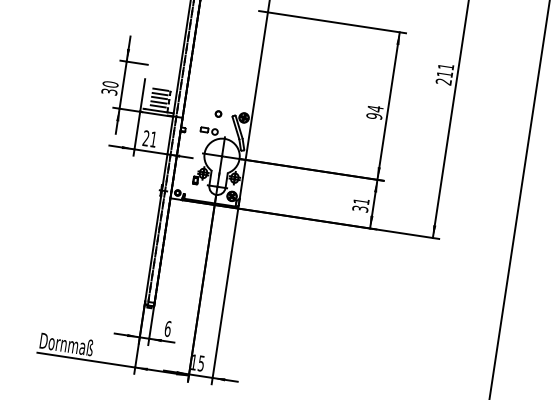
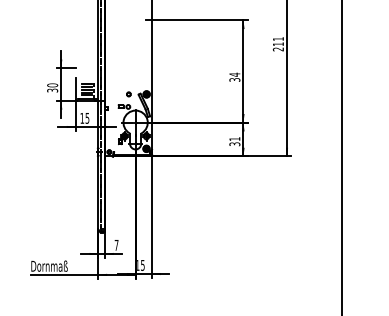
text: (373, 115) -> (234, 79), 94 -> 34
text: (149, 137) -> (84, 117), 21 -> 15
text: (167, 327) -> (116, 244), 6 -> 7

